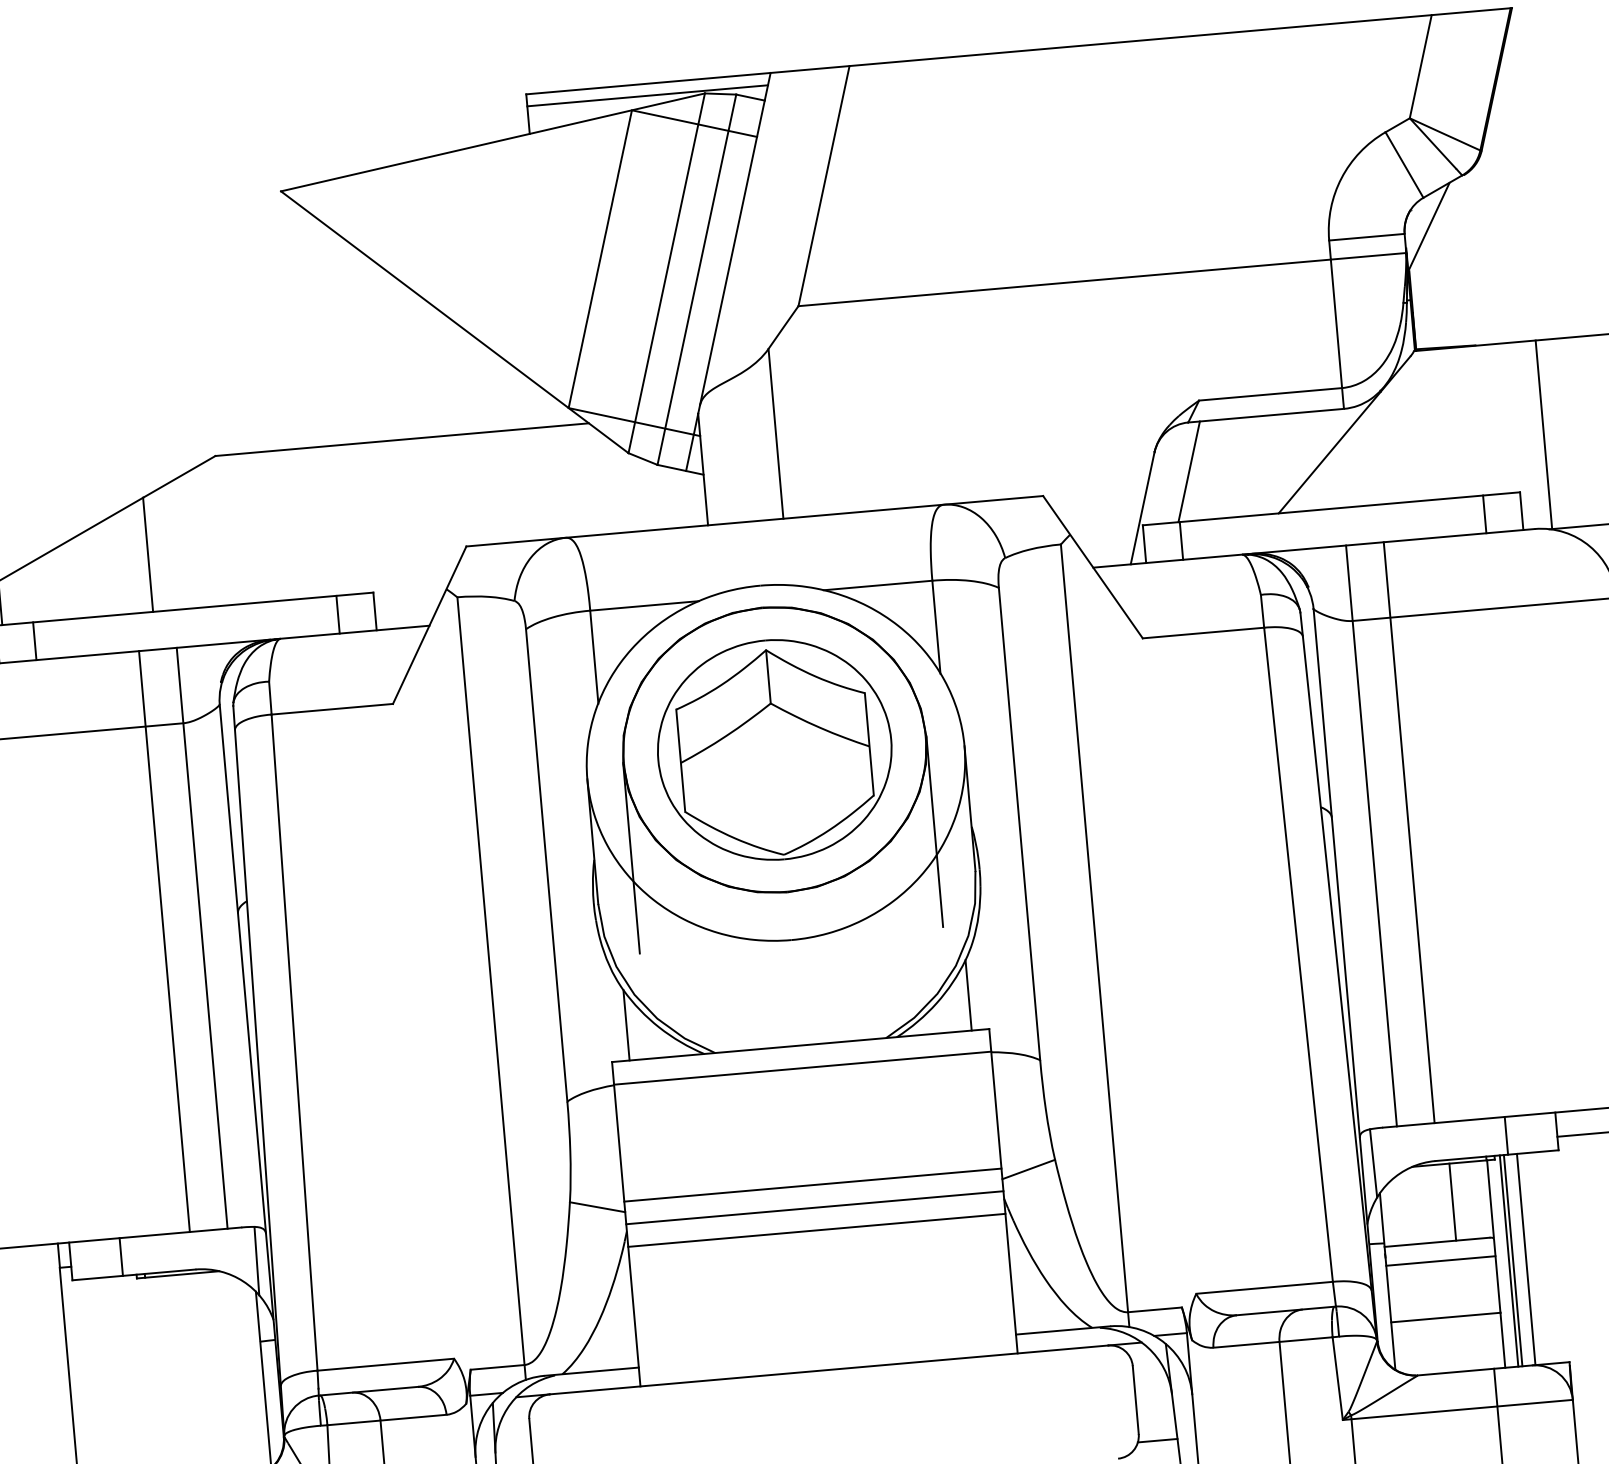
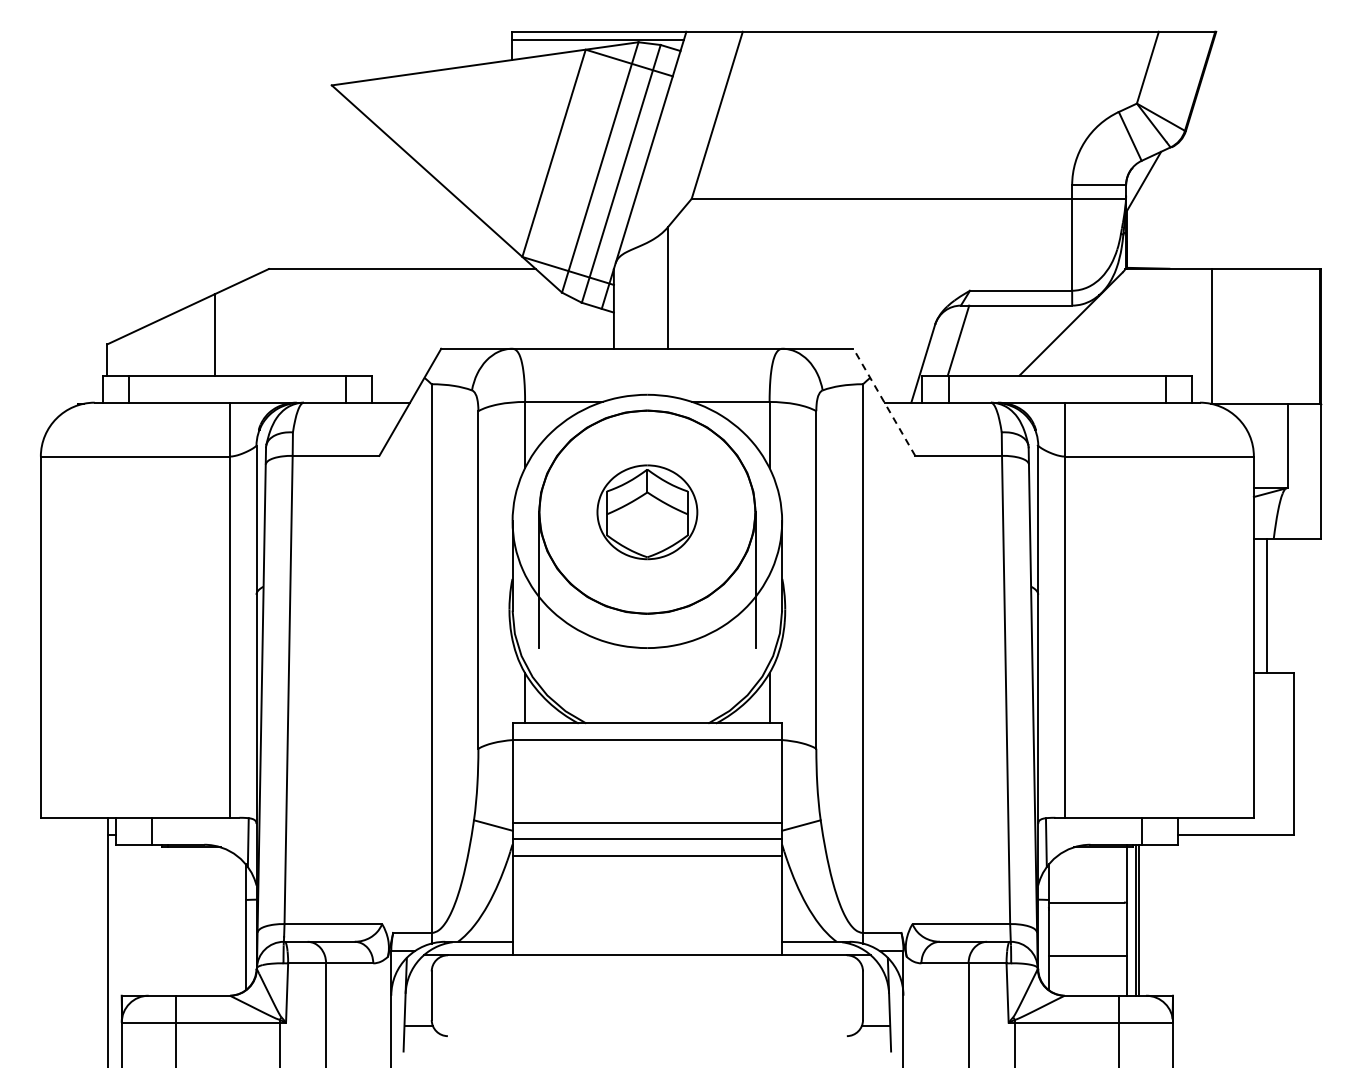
line: (1093, 567) -> (884, 402), solid -> dashed
part: (775, 750) -> (647, 512), size x0.6
line: (1409, 831) -> (1092, 609), removed
line: (164, 940) -> (202, 609), removed
line: (1453, 1201) -> (1100, 874), removed
line: (1525, 1258) -> (1148, 919), removed
line: (1441, 1260) -> (1088, 915), removed

